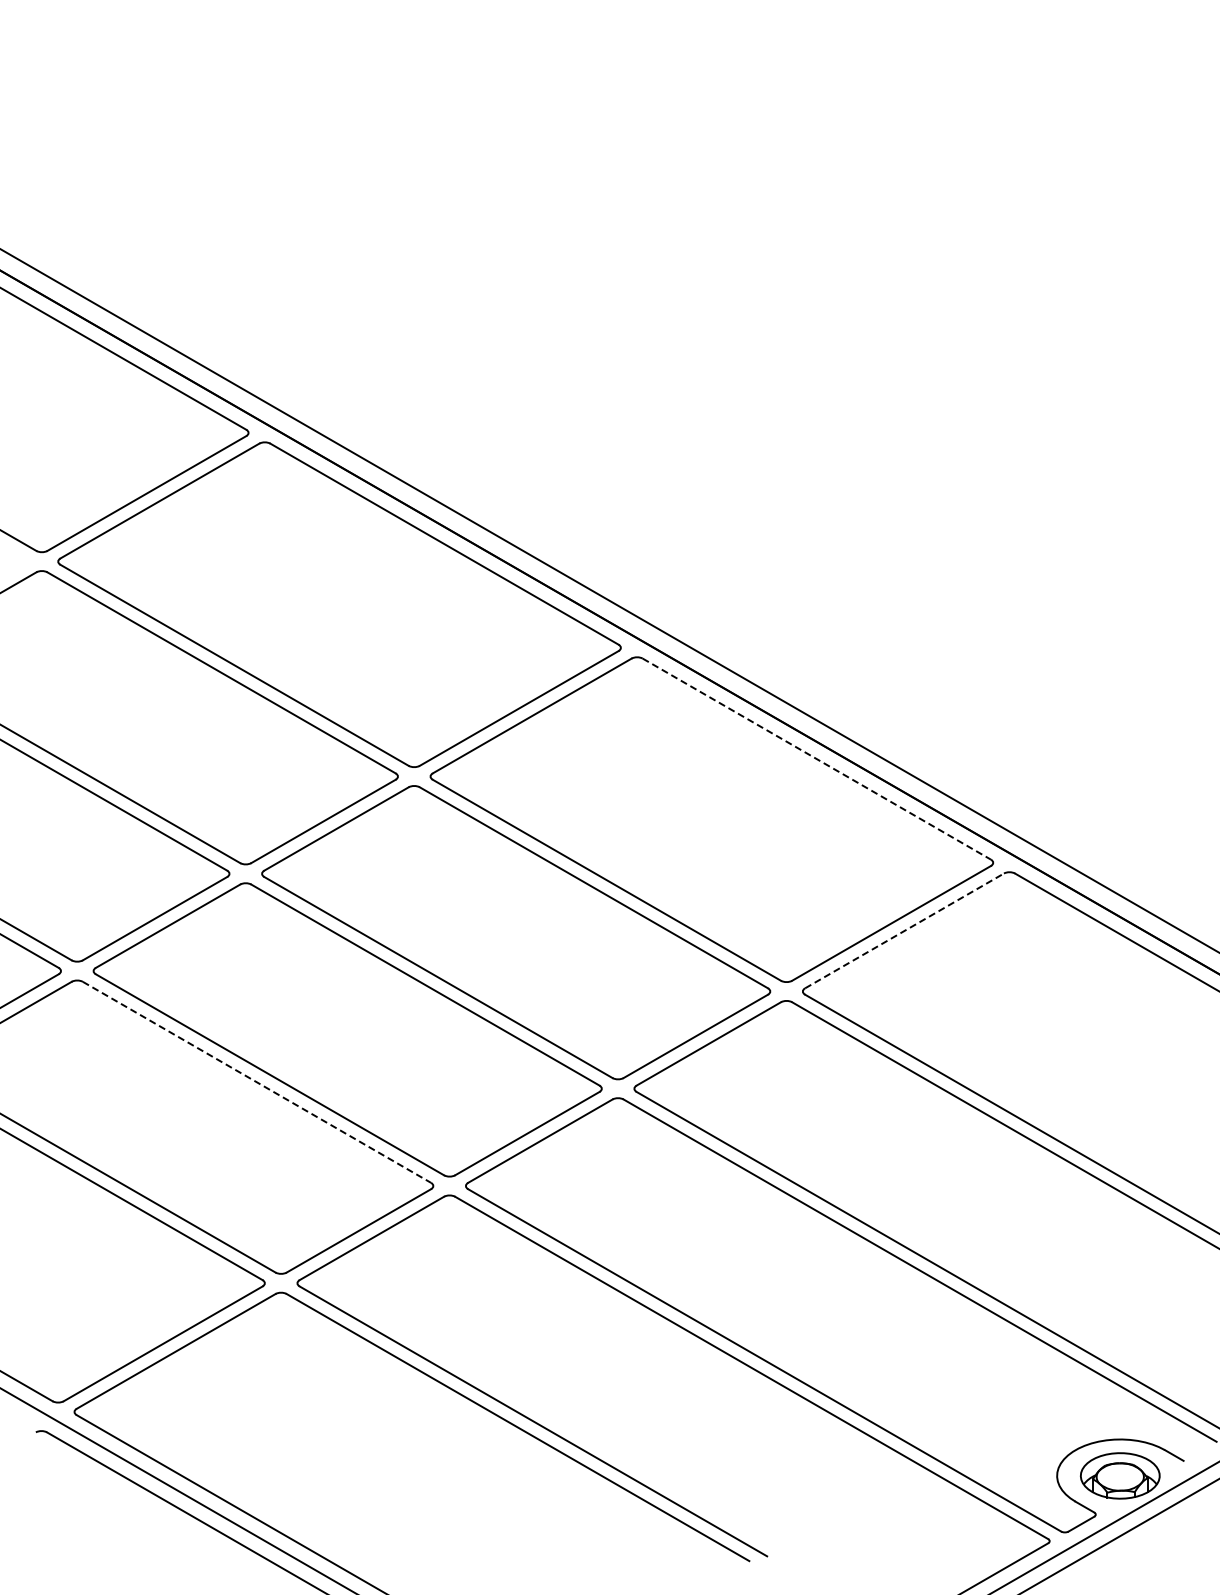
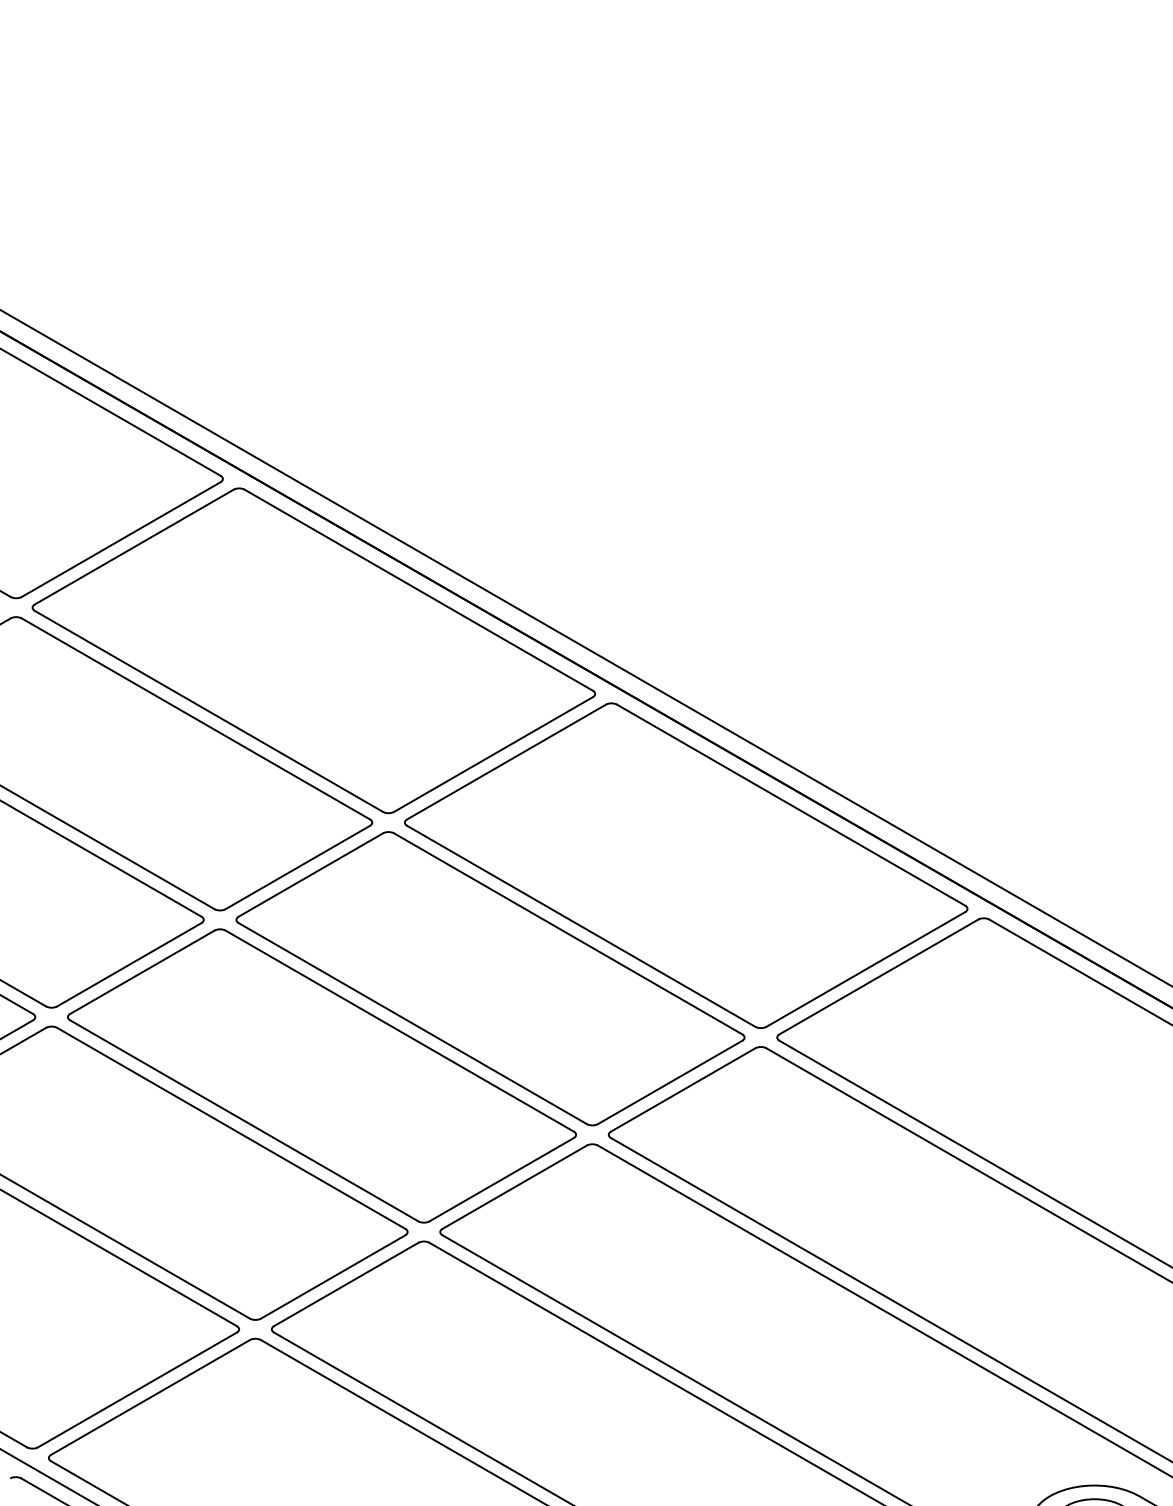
line: (817, 759) -> (791, 805), dashed -> solid
line: (904, 930) -> (878, 976), dashed -> solid
line: (257, 1082) -> (231, 1128), dashed -> solid

